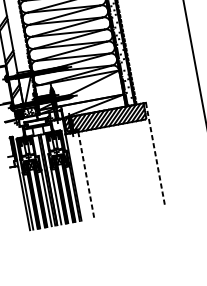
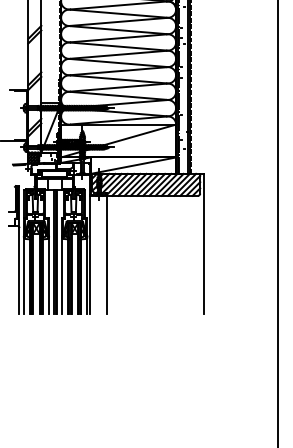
line: (155, 153) -> (203, 243), dashed -> solid
line: (86, 174) -> (107, 254), dashed -> solid

